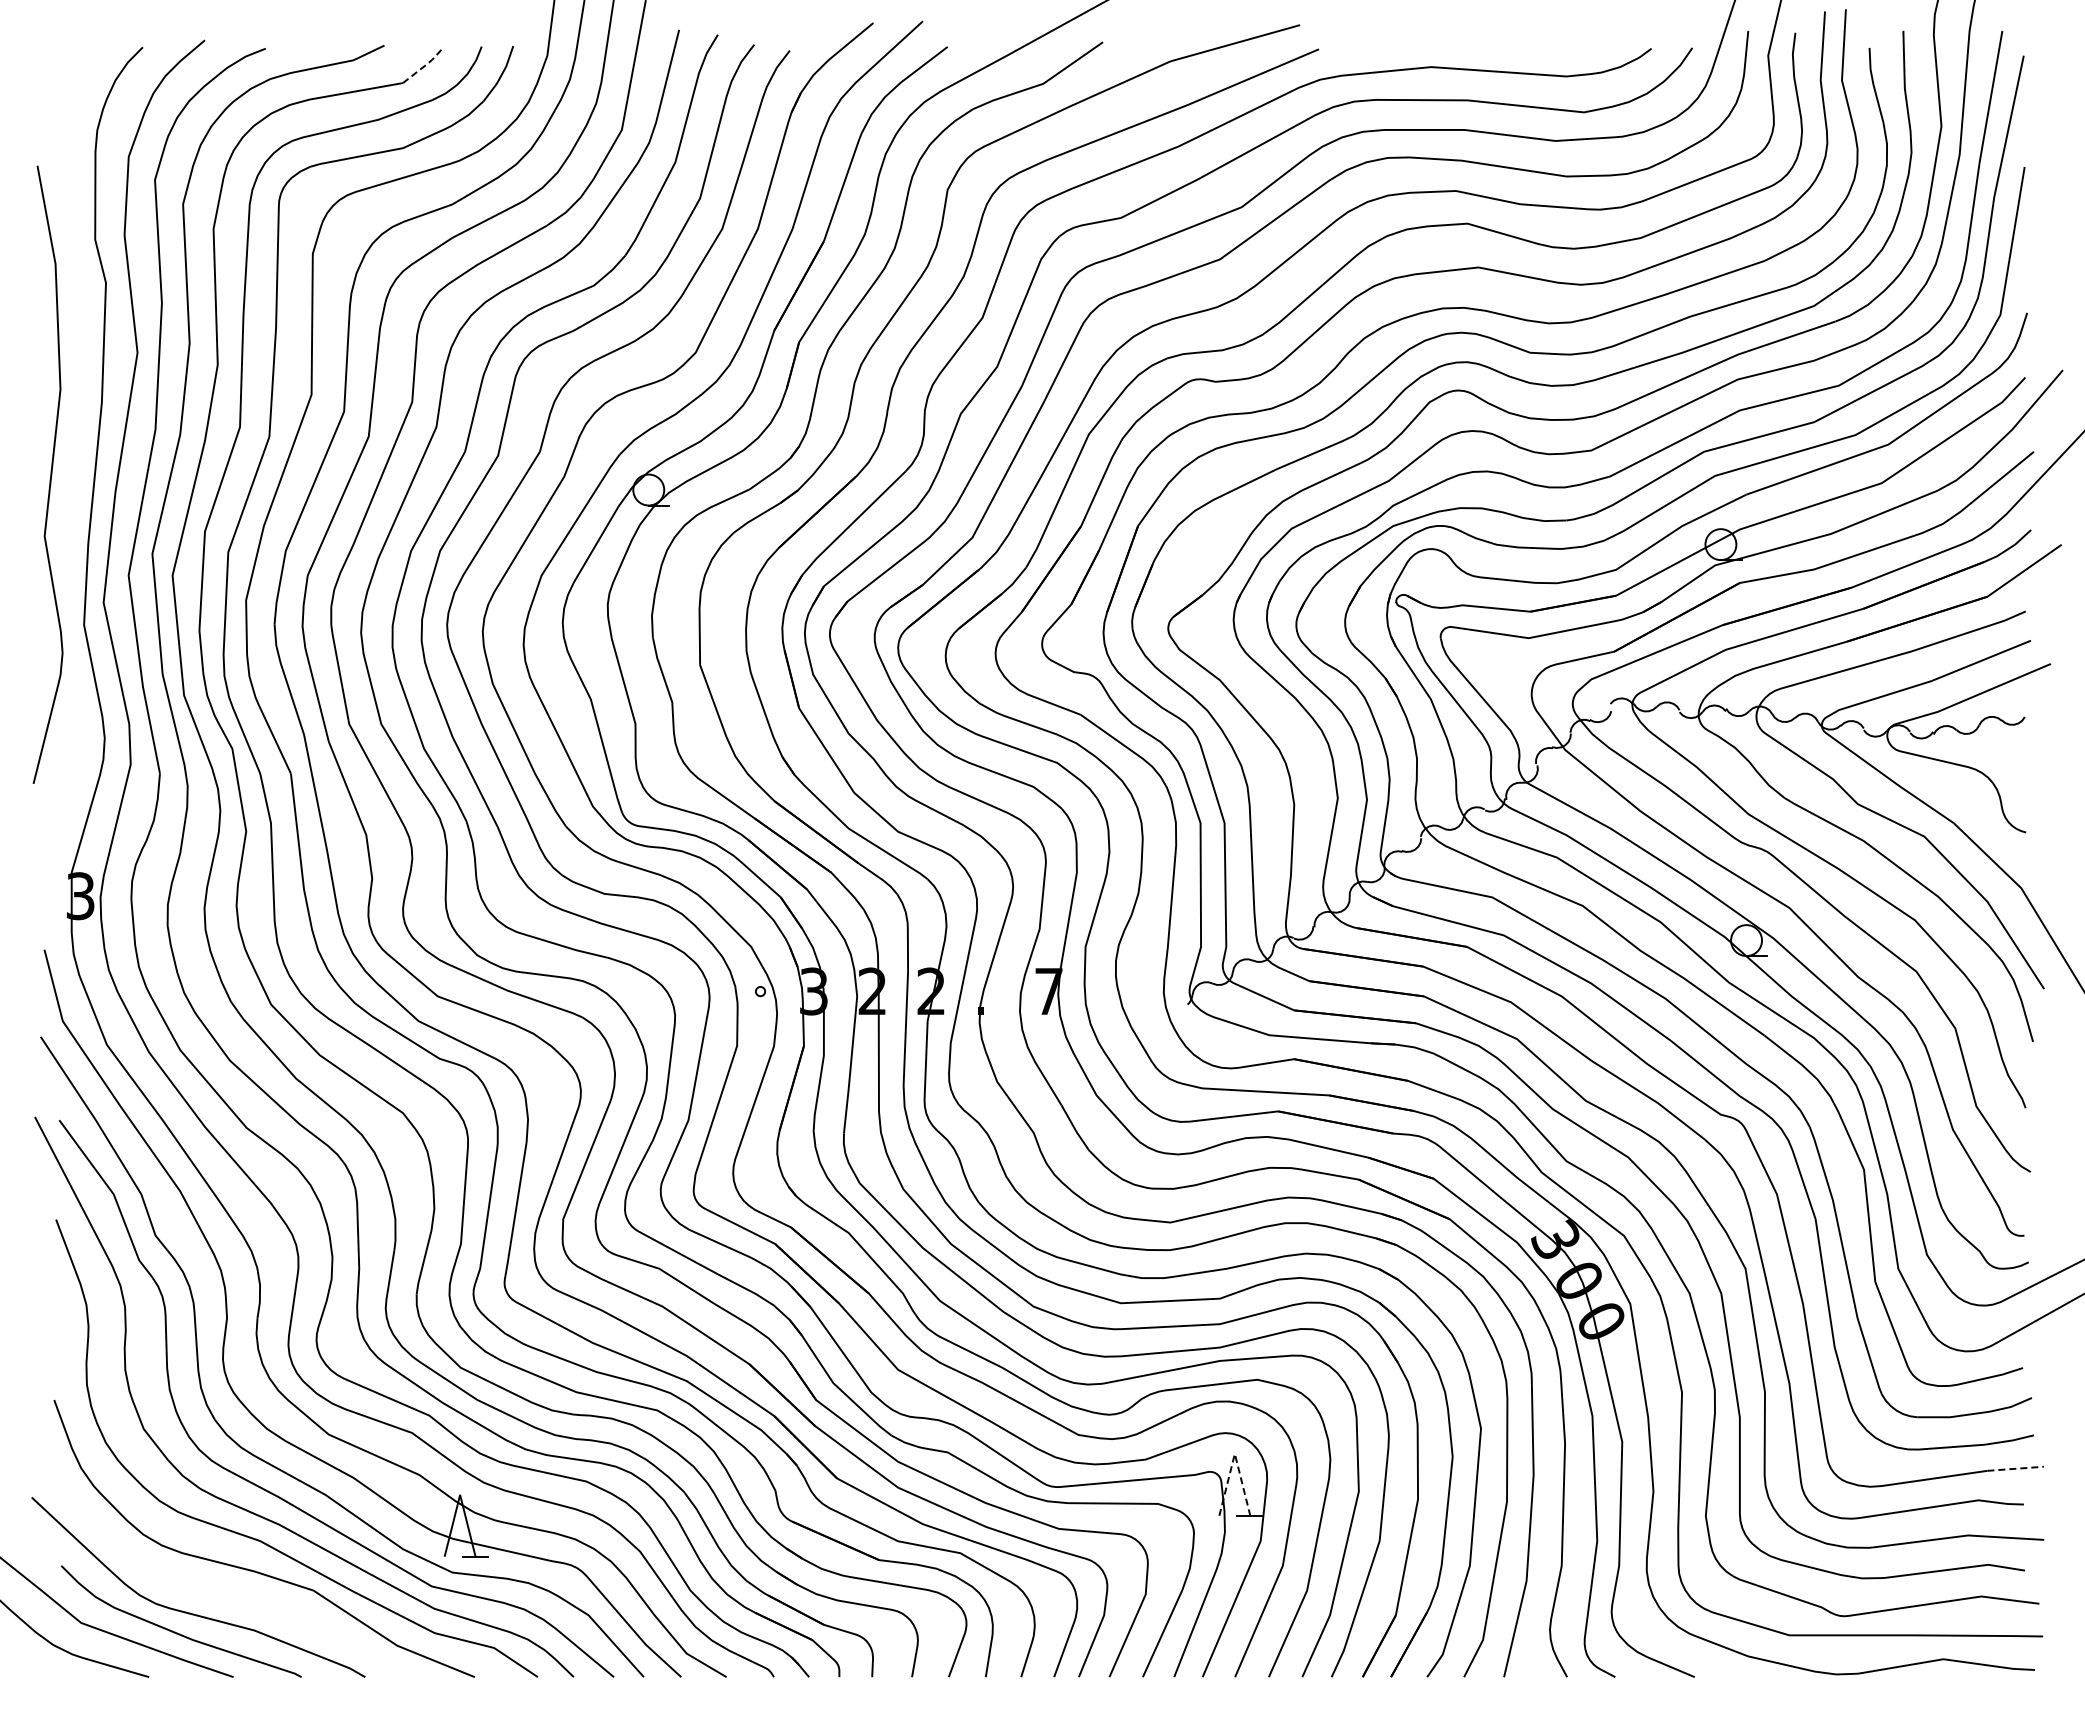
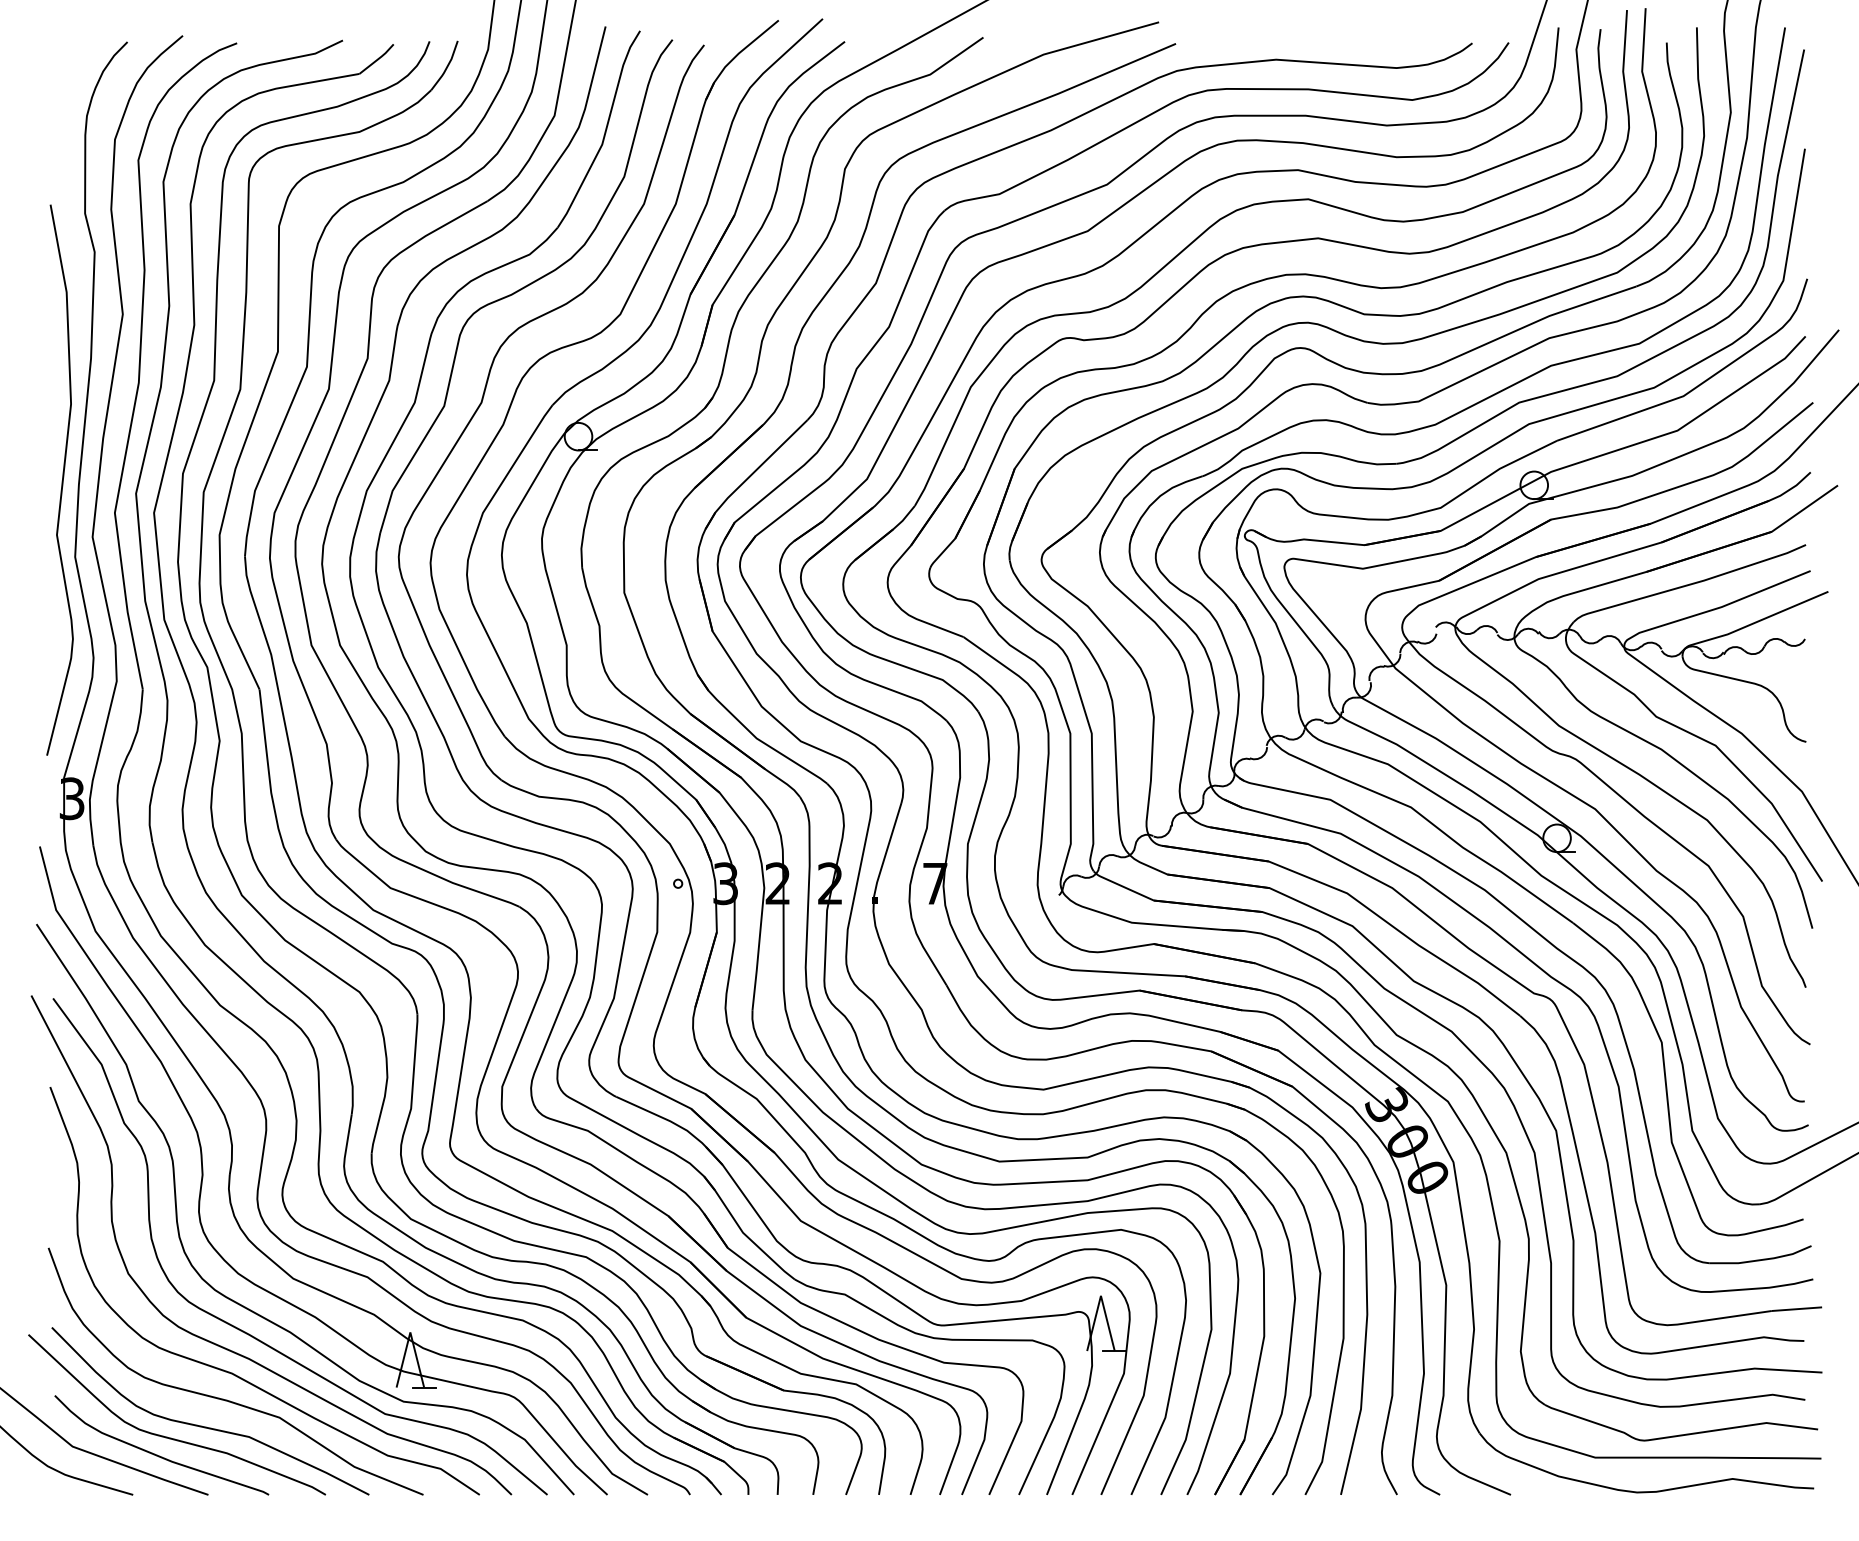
line: (423, 66) -> (377, 59), dashed -> solid
curve: (50, 474) -> (62, 479), moved
line: (1234, 1453) -> (1100, 1295), dashed -> solid
line: (2016, 1468) -> (1797, 1308), dashed -> solid
curve: (231, 1600) -> (206, 1426), added

